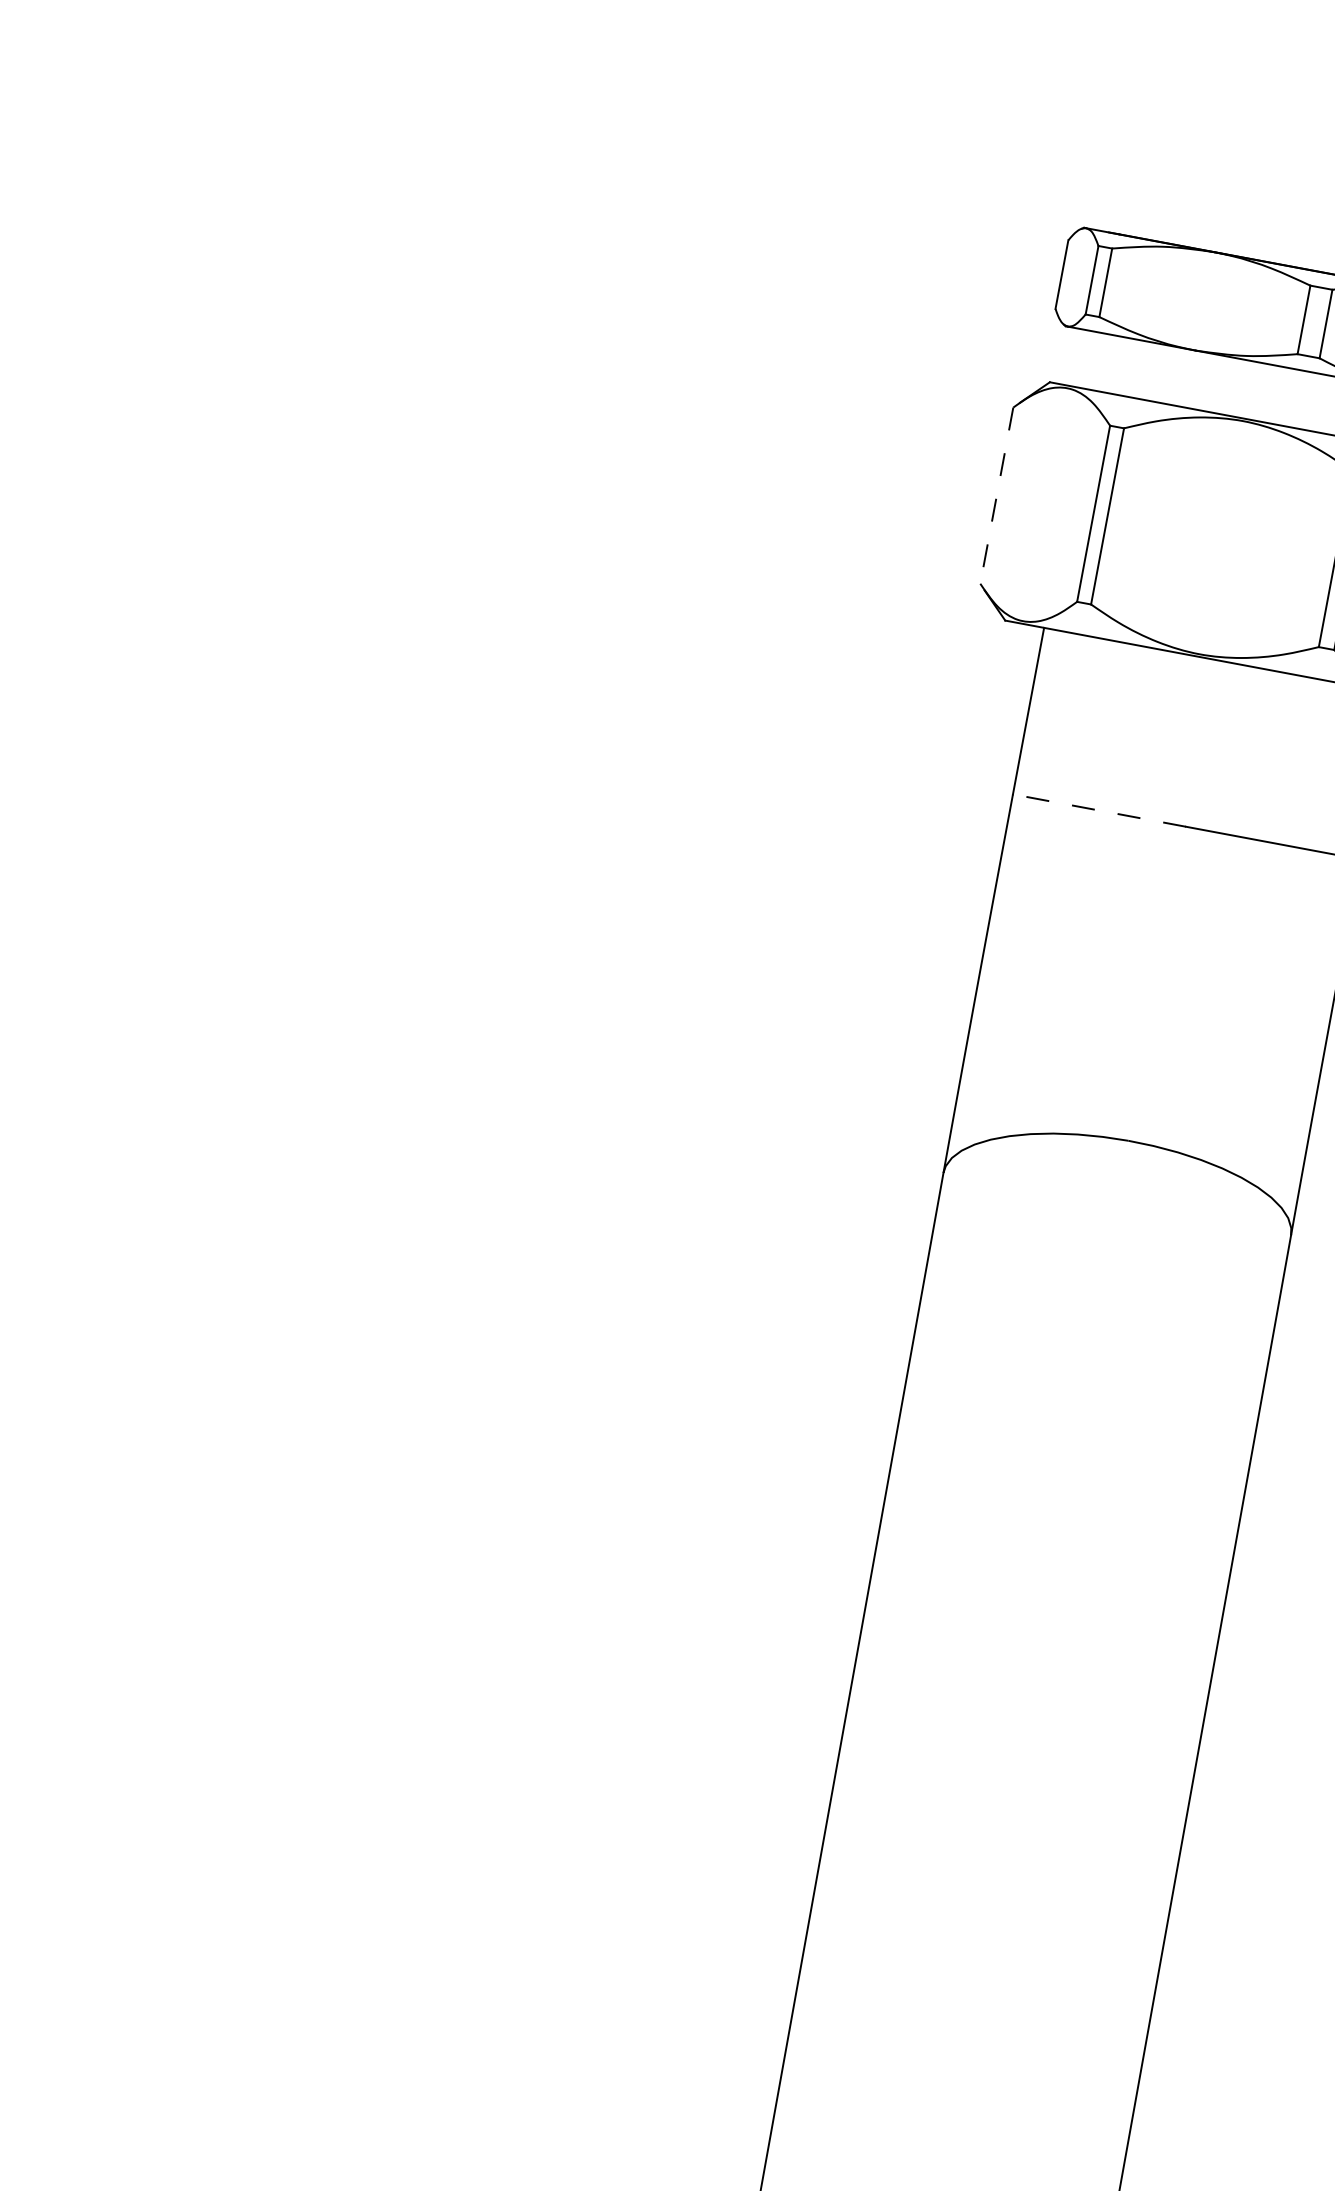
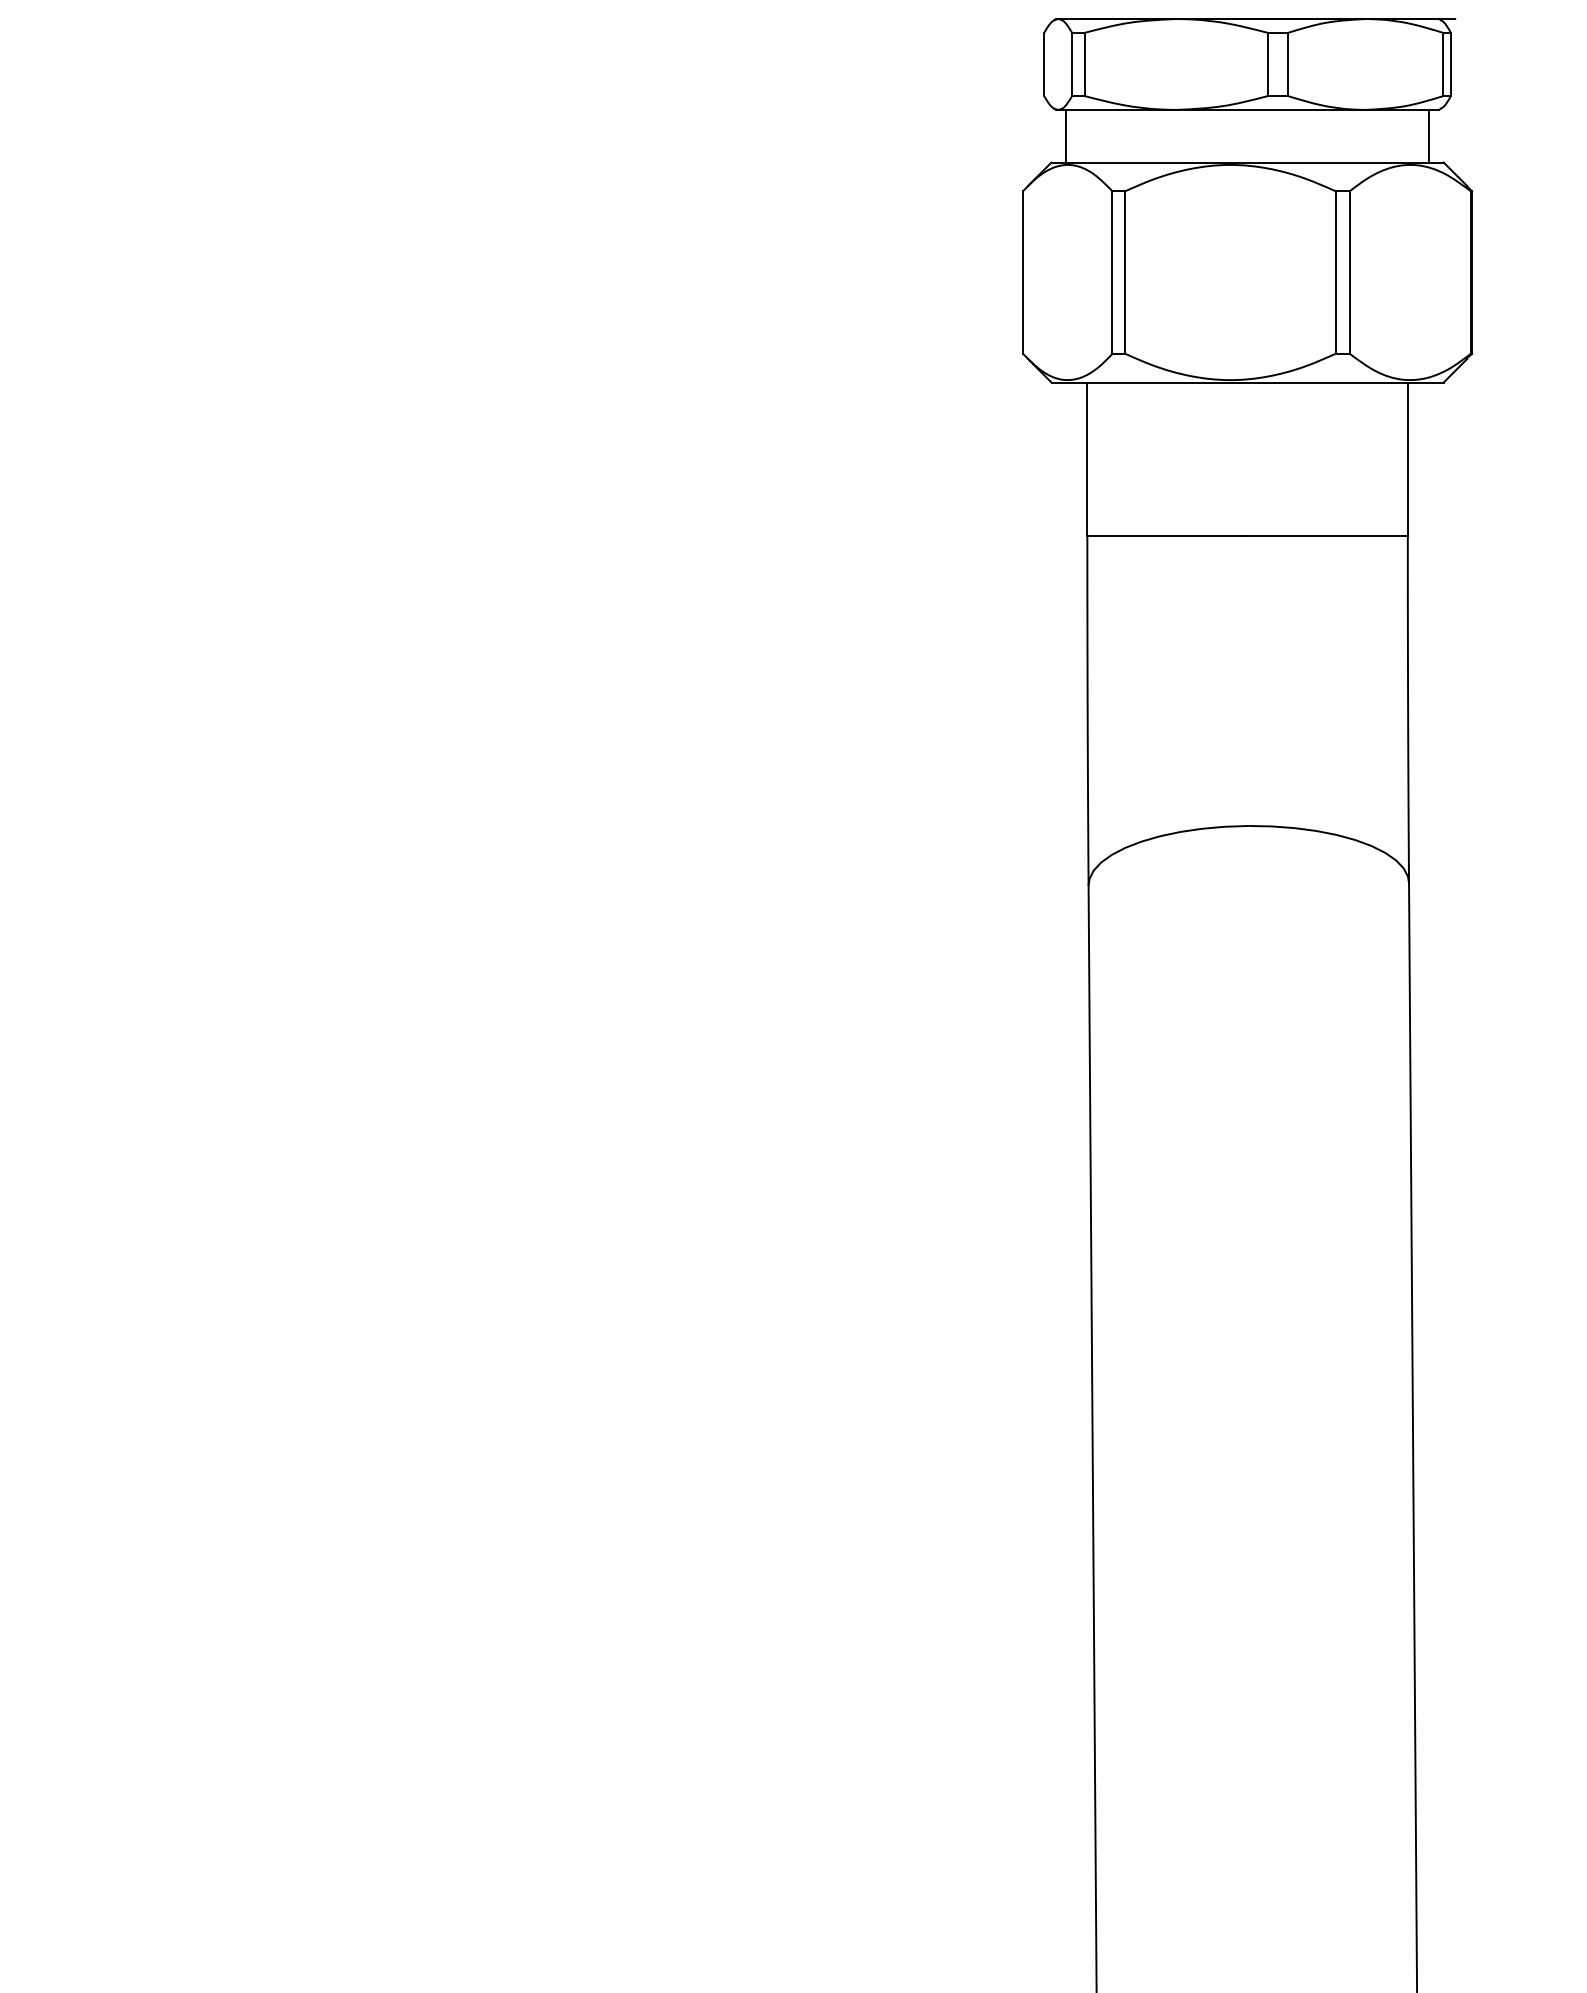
line: (1070, 355) -> (1065, 135), added
line: (997, 496) -> (1023, 273), dashed -> solid
line: (1099, 810) -> (1167, 536), dashed -> solid

